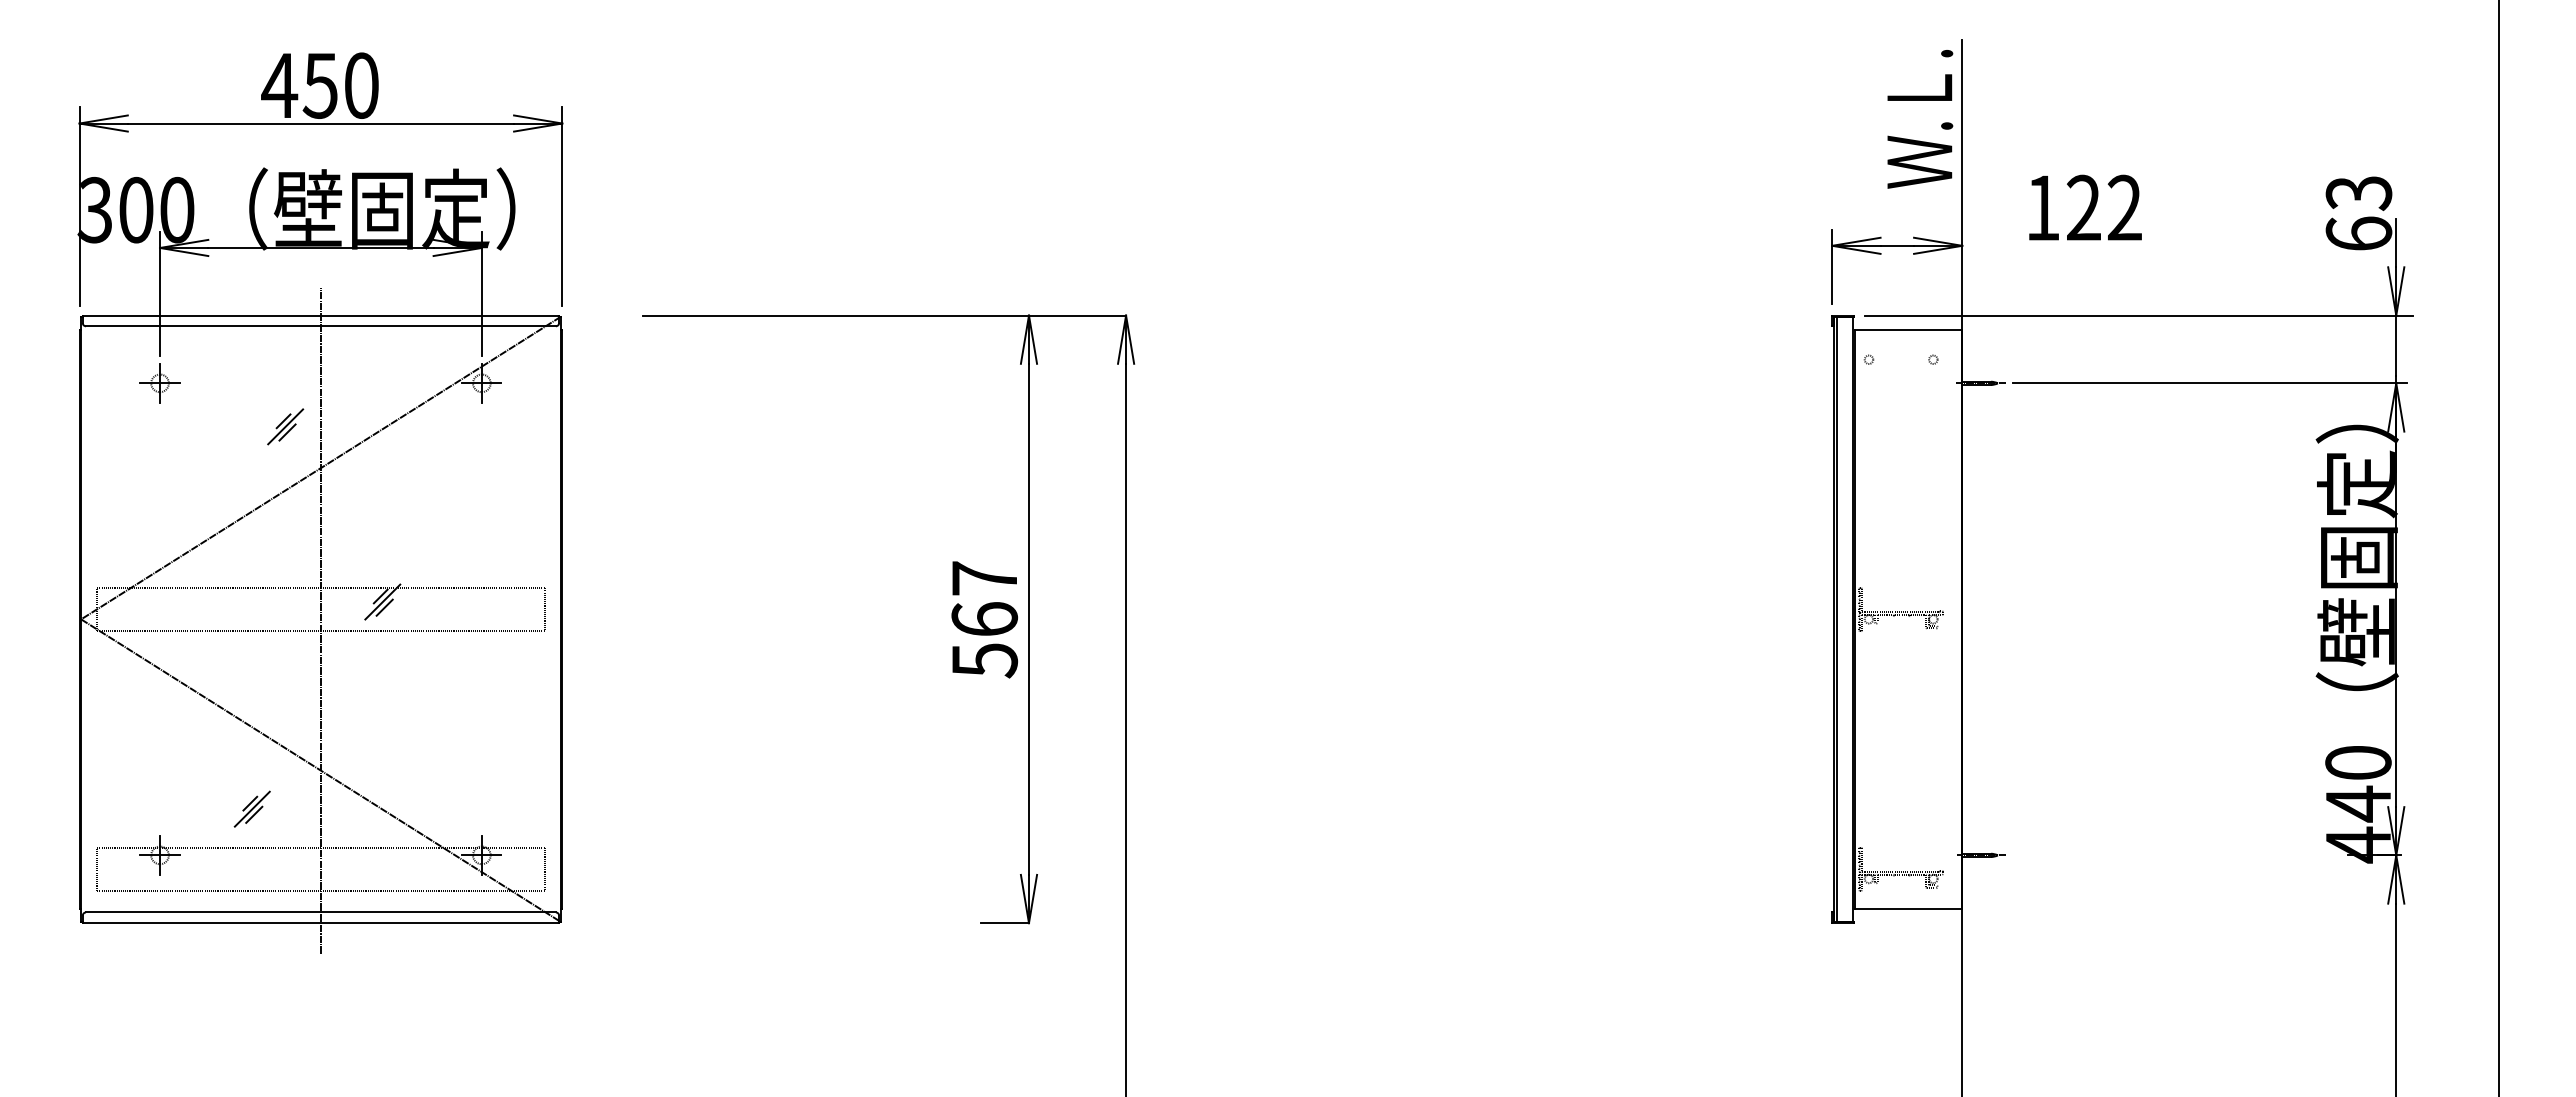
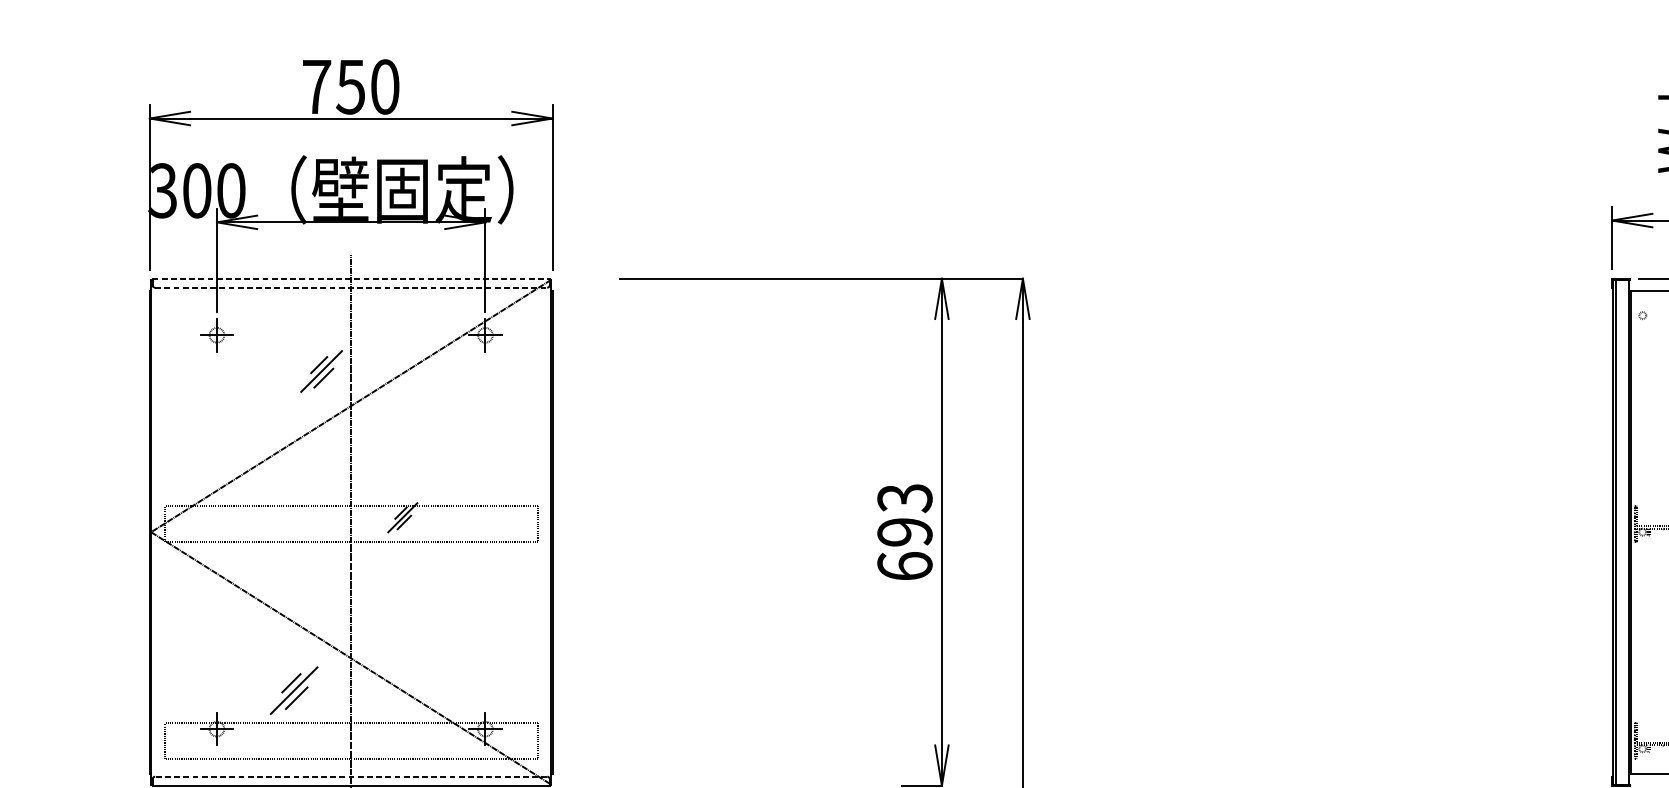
text: (279, 85) -> (316, 86), 450 -> 750
line: (321, 315) -> (351, 278), solid -> dashed
line: (320, 326) -> (350, 287), solid -> dashed
part: (285, 426) -> (321, 371), size x1.4
text: (984, 619) -> (904, 532), 567 -> 693
part: (251, 808) -> (293, 690), size x1.6
line: (320, 912) -> (350, 776), solid -> dashed

